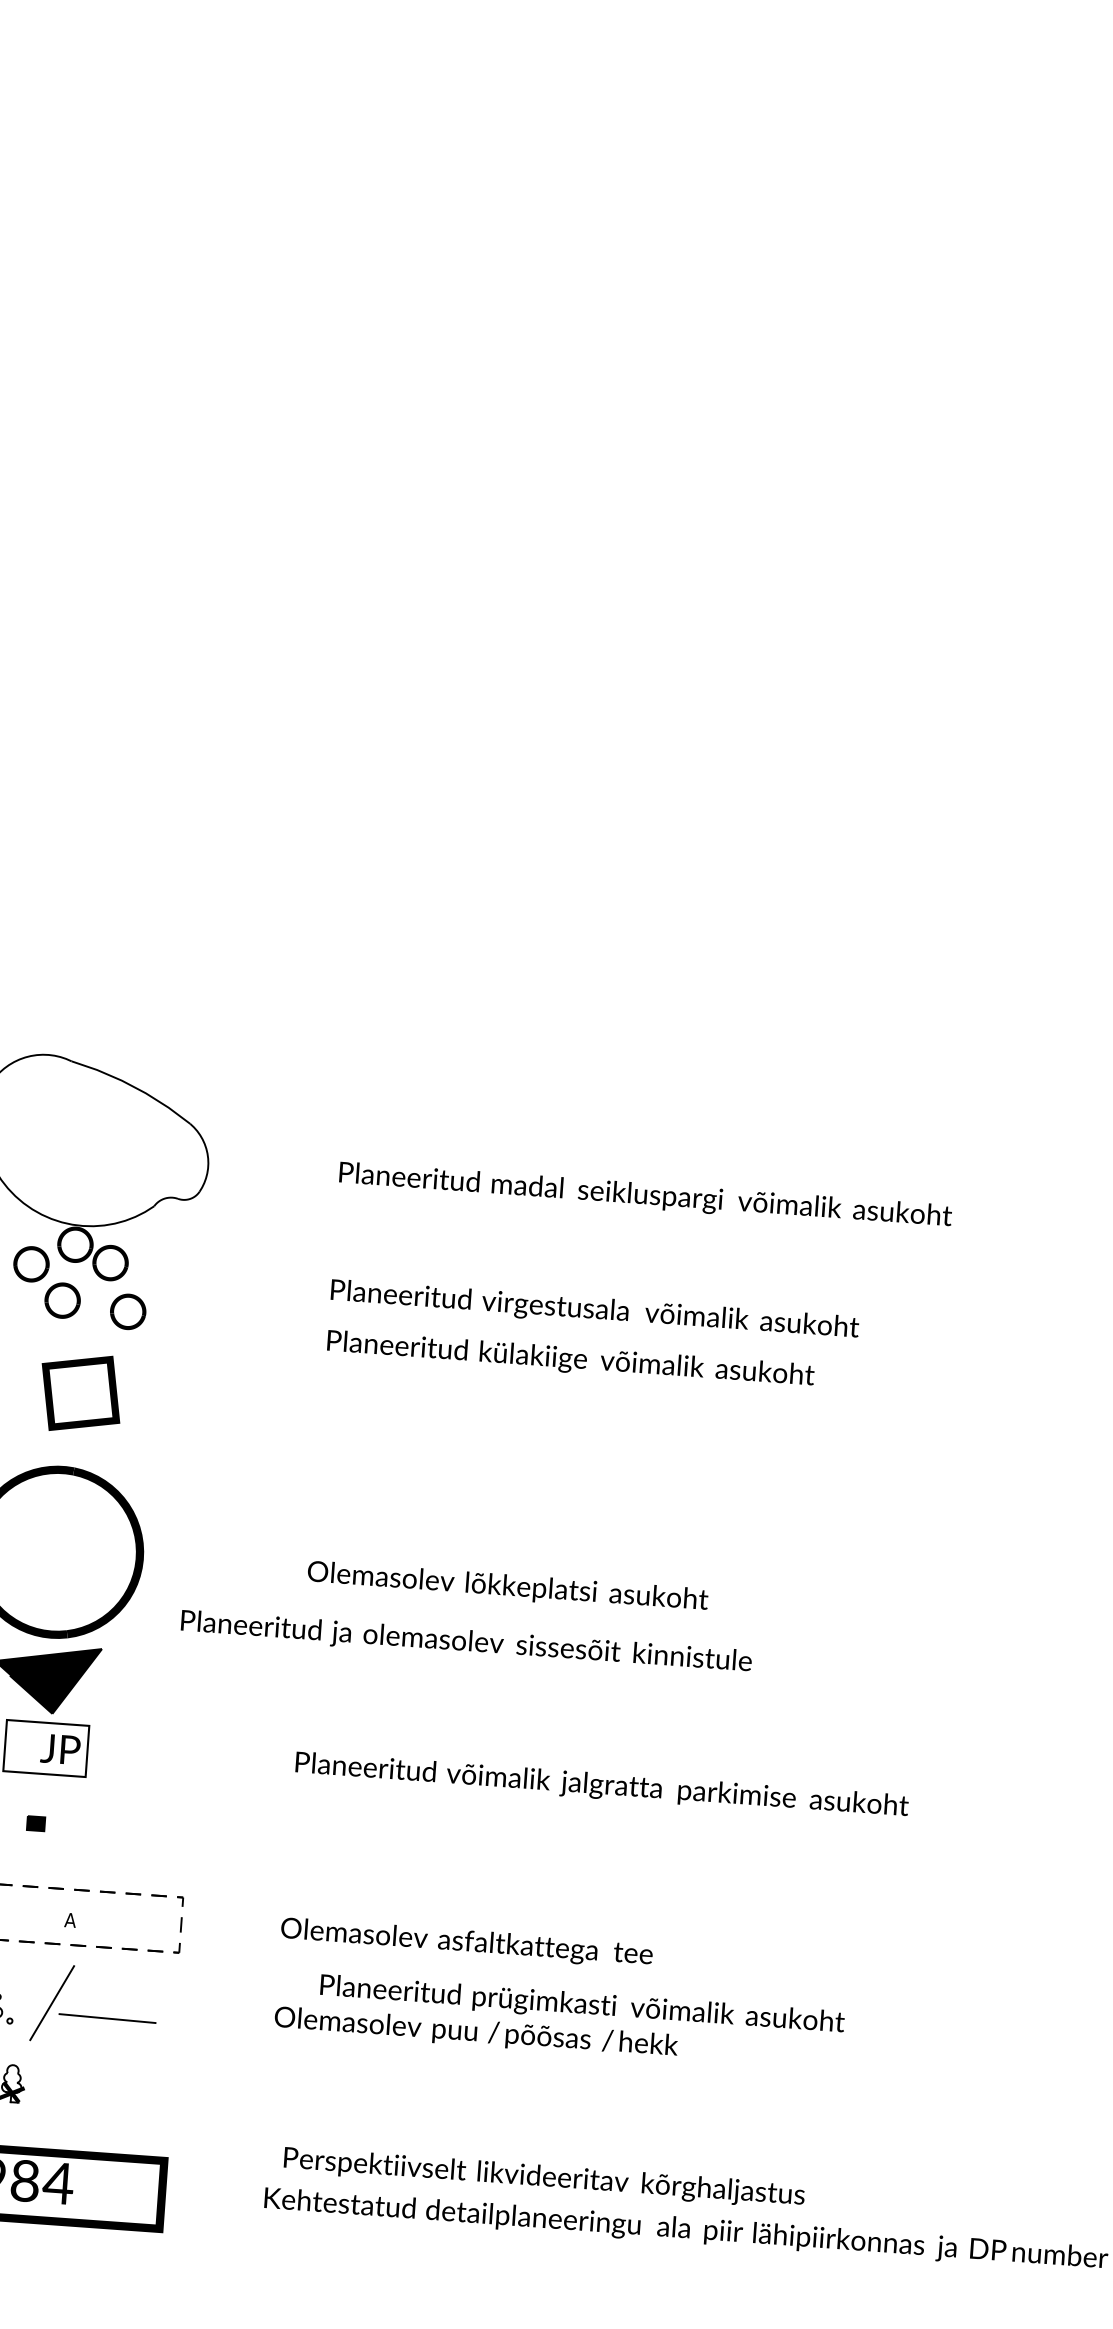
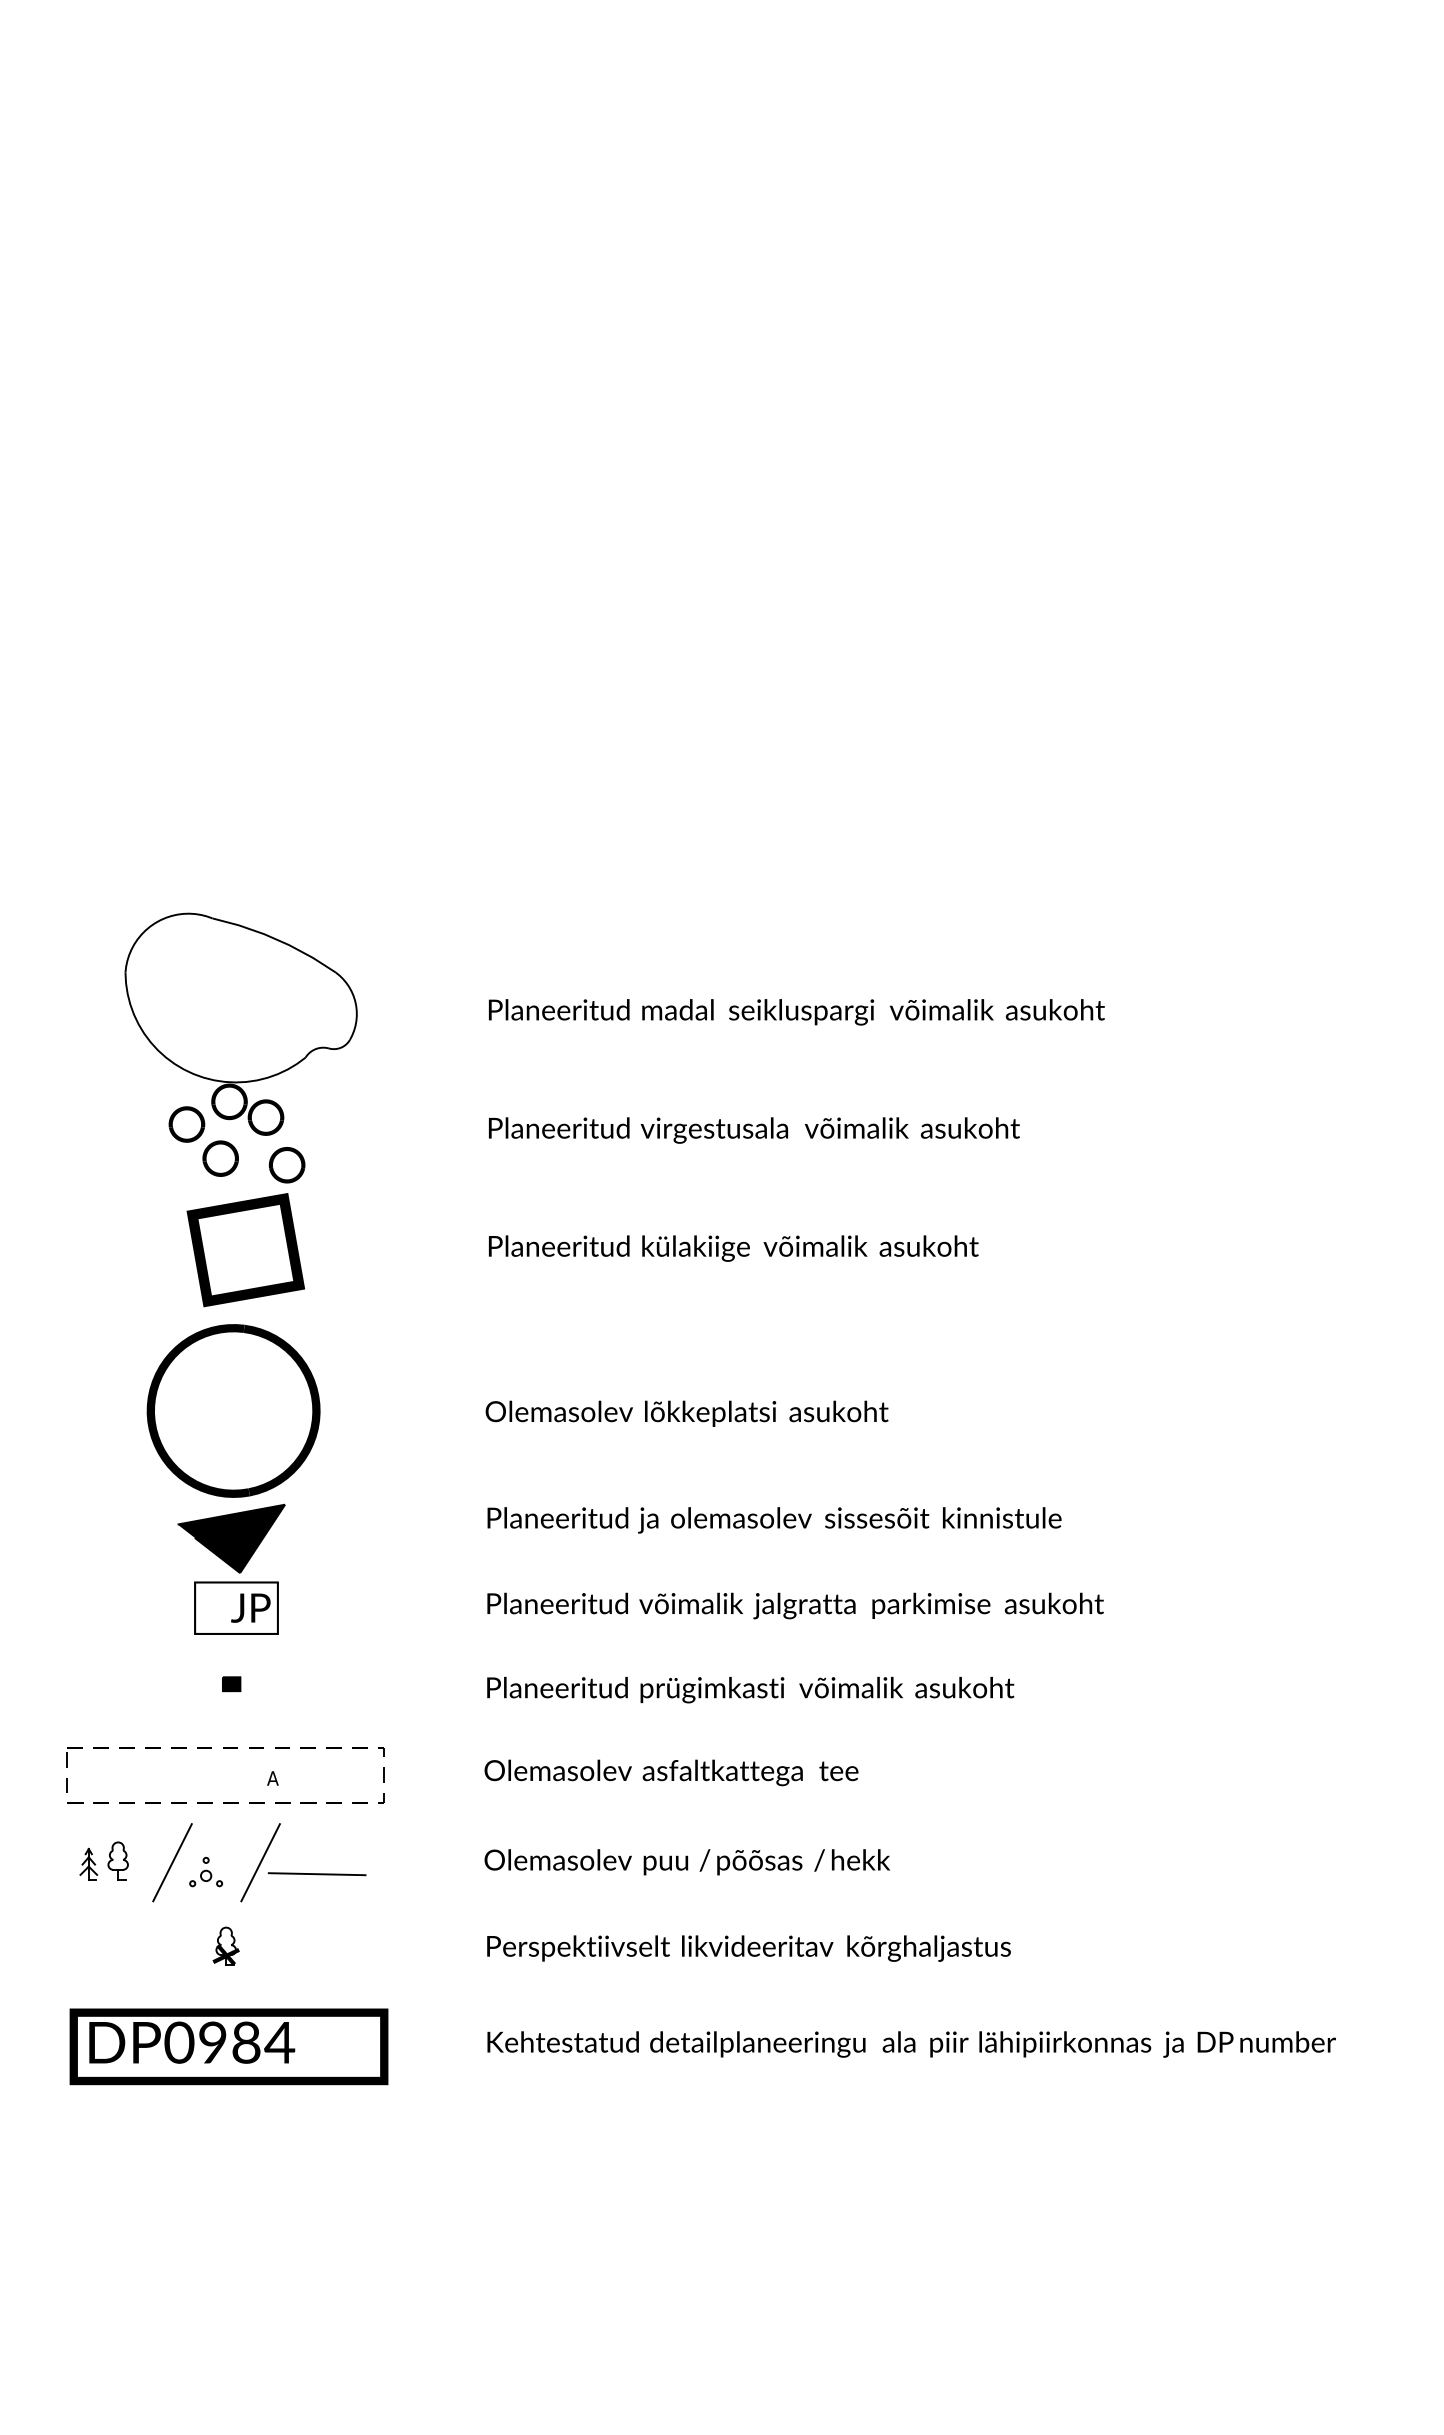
text: (570, 1359) -> (733, 1248), moved
part: (80, 1393) -> (245, 1250), size x1.43
text: (466, 1643) -> (774, 1520), moved
text: (582, 2005) -> (750, 1690), moved
text: (543, 2178) -> (748, 1948), moved

